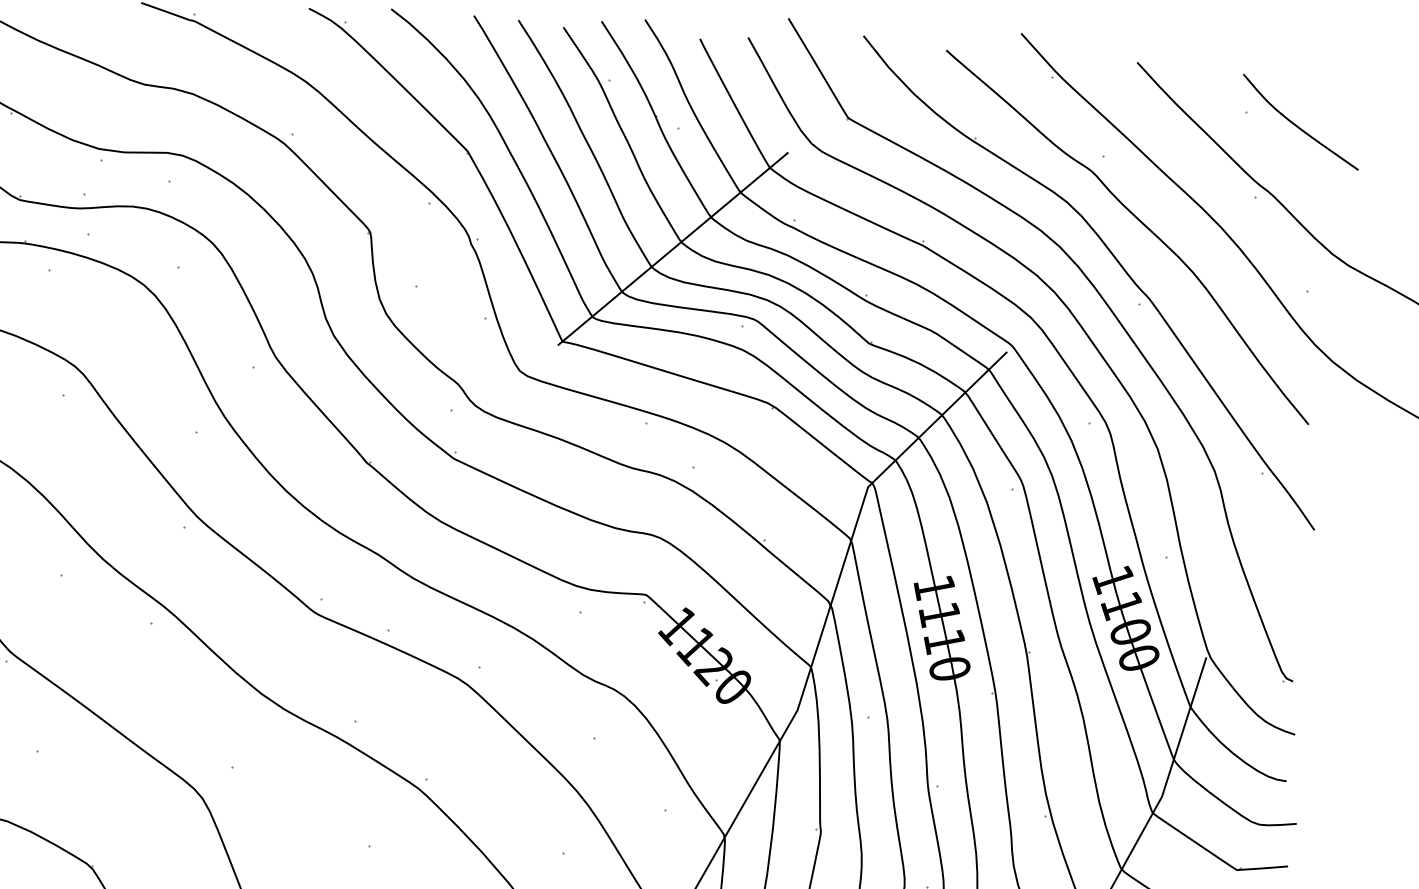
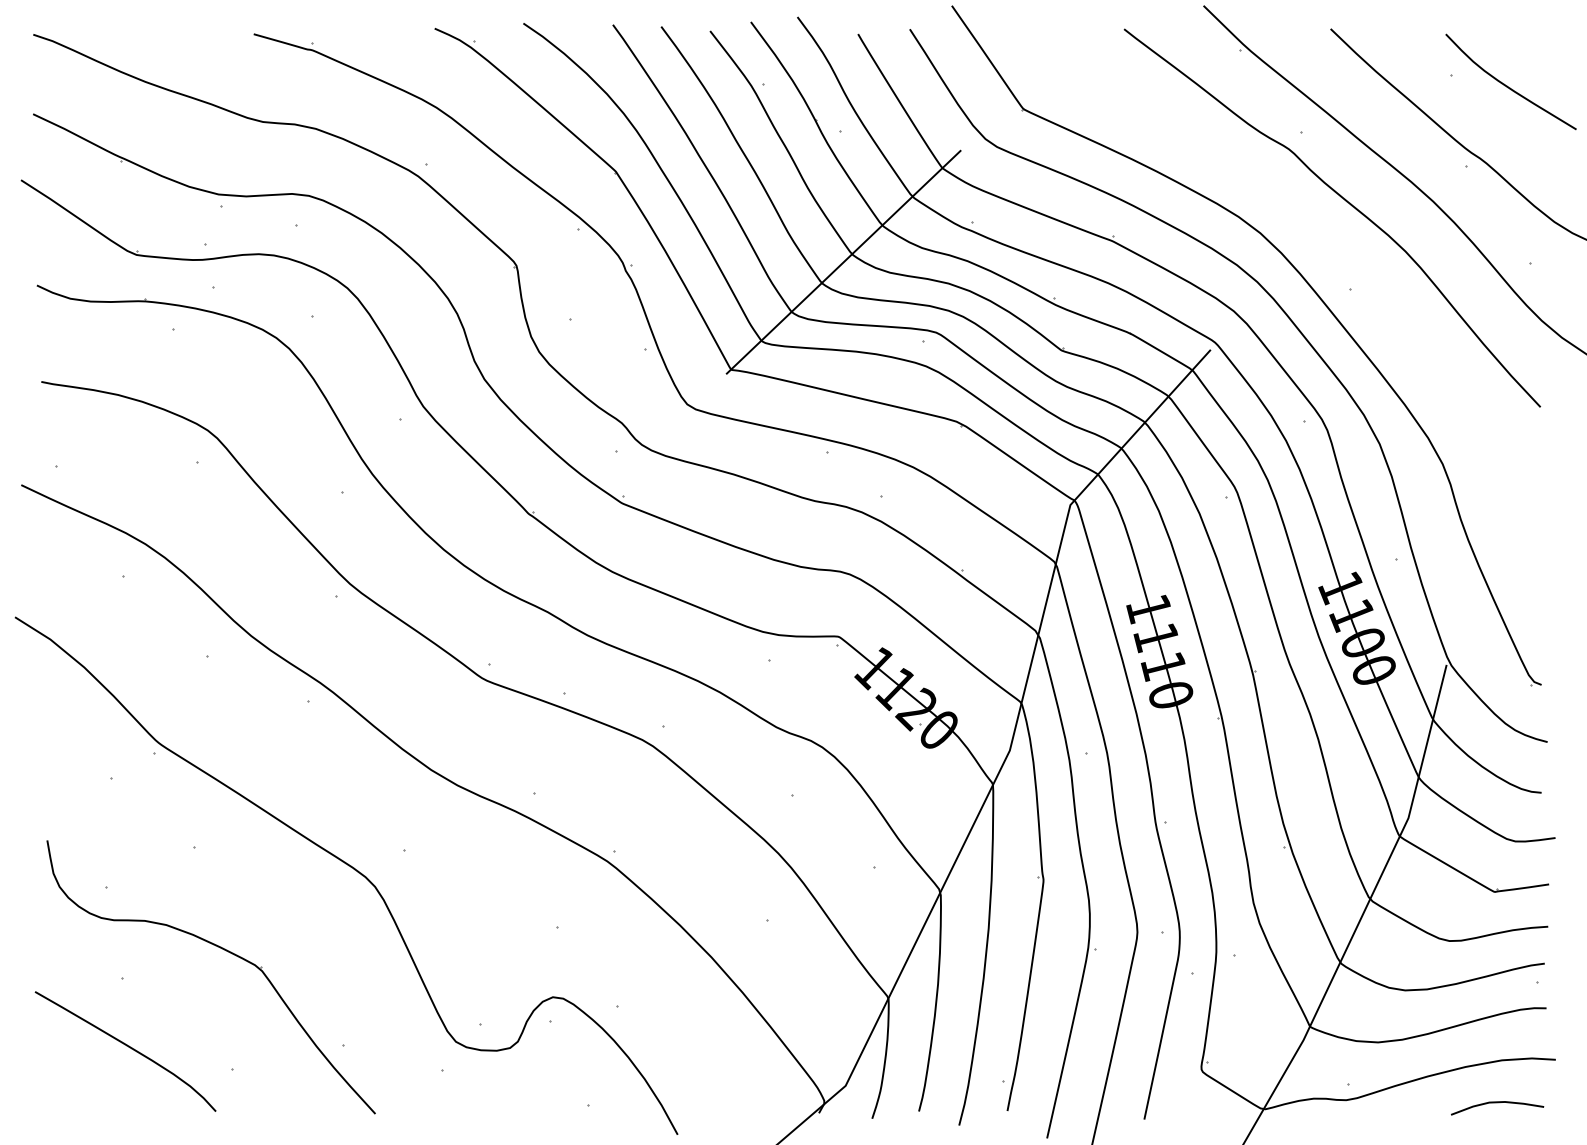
part: (1118, 264) -> (1324, 247), removed

